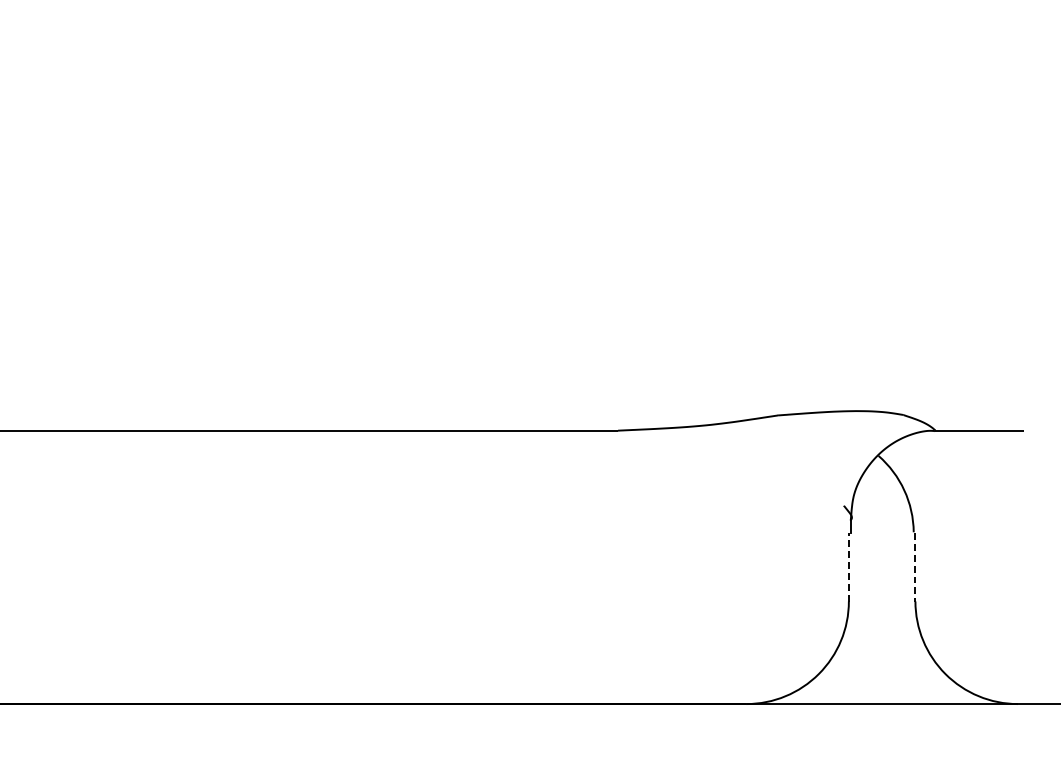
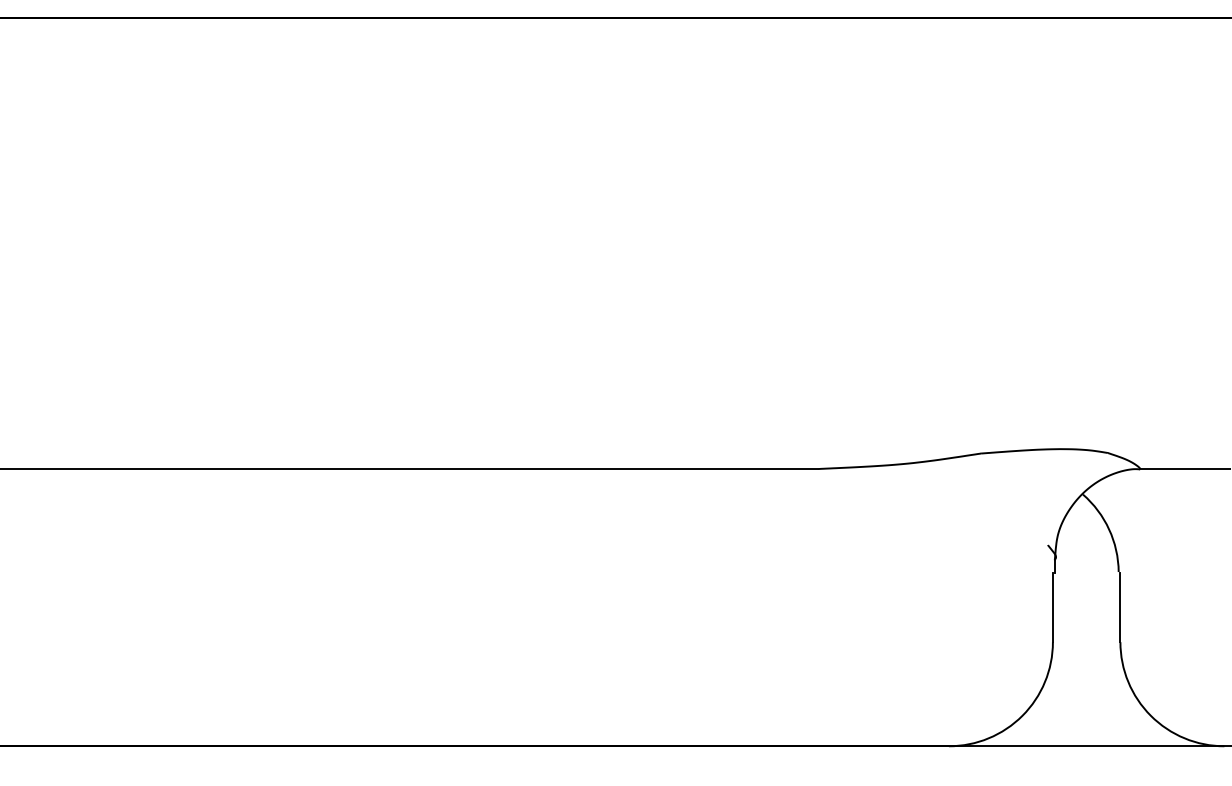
line: (848, 567) -> (1052, 607), dashed -> solid
line: (915, 567) -> (1120, 607), dashed -> solid

